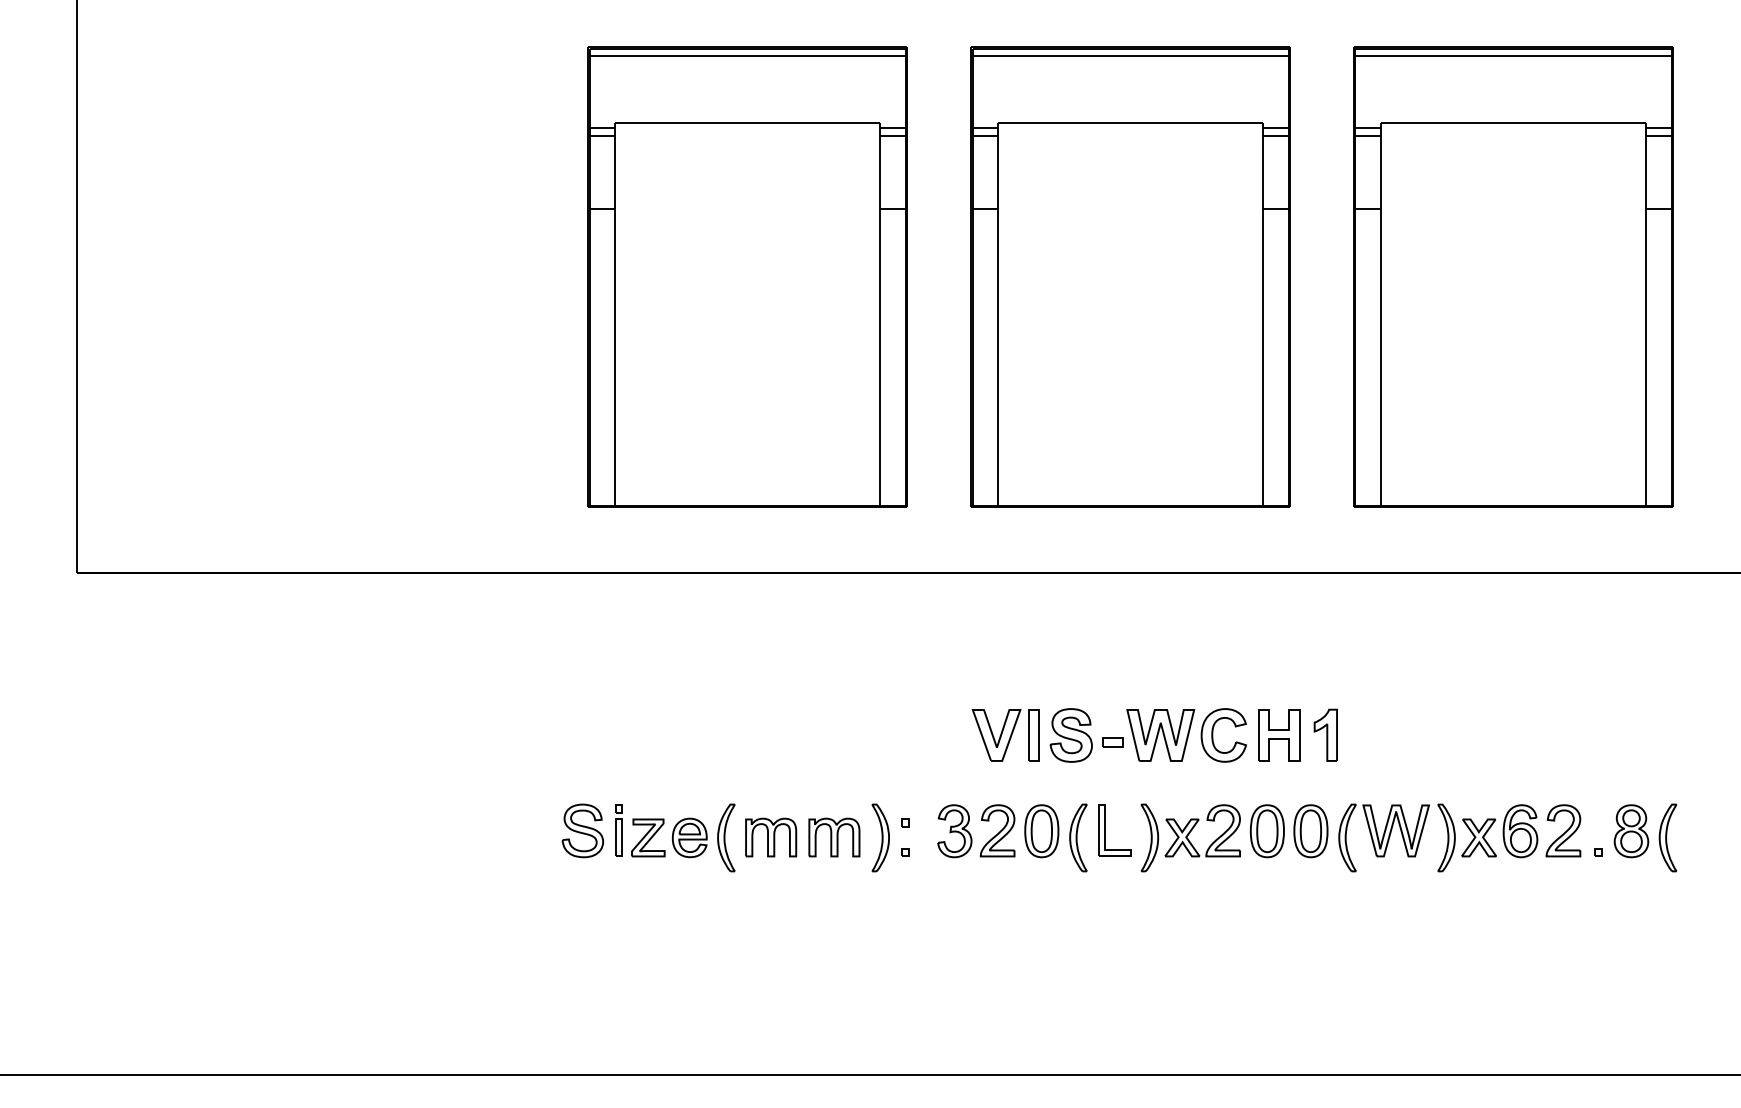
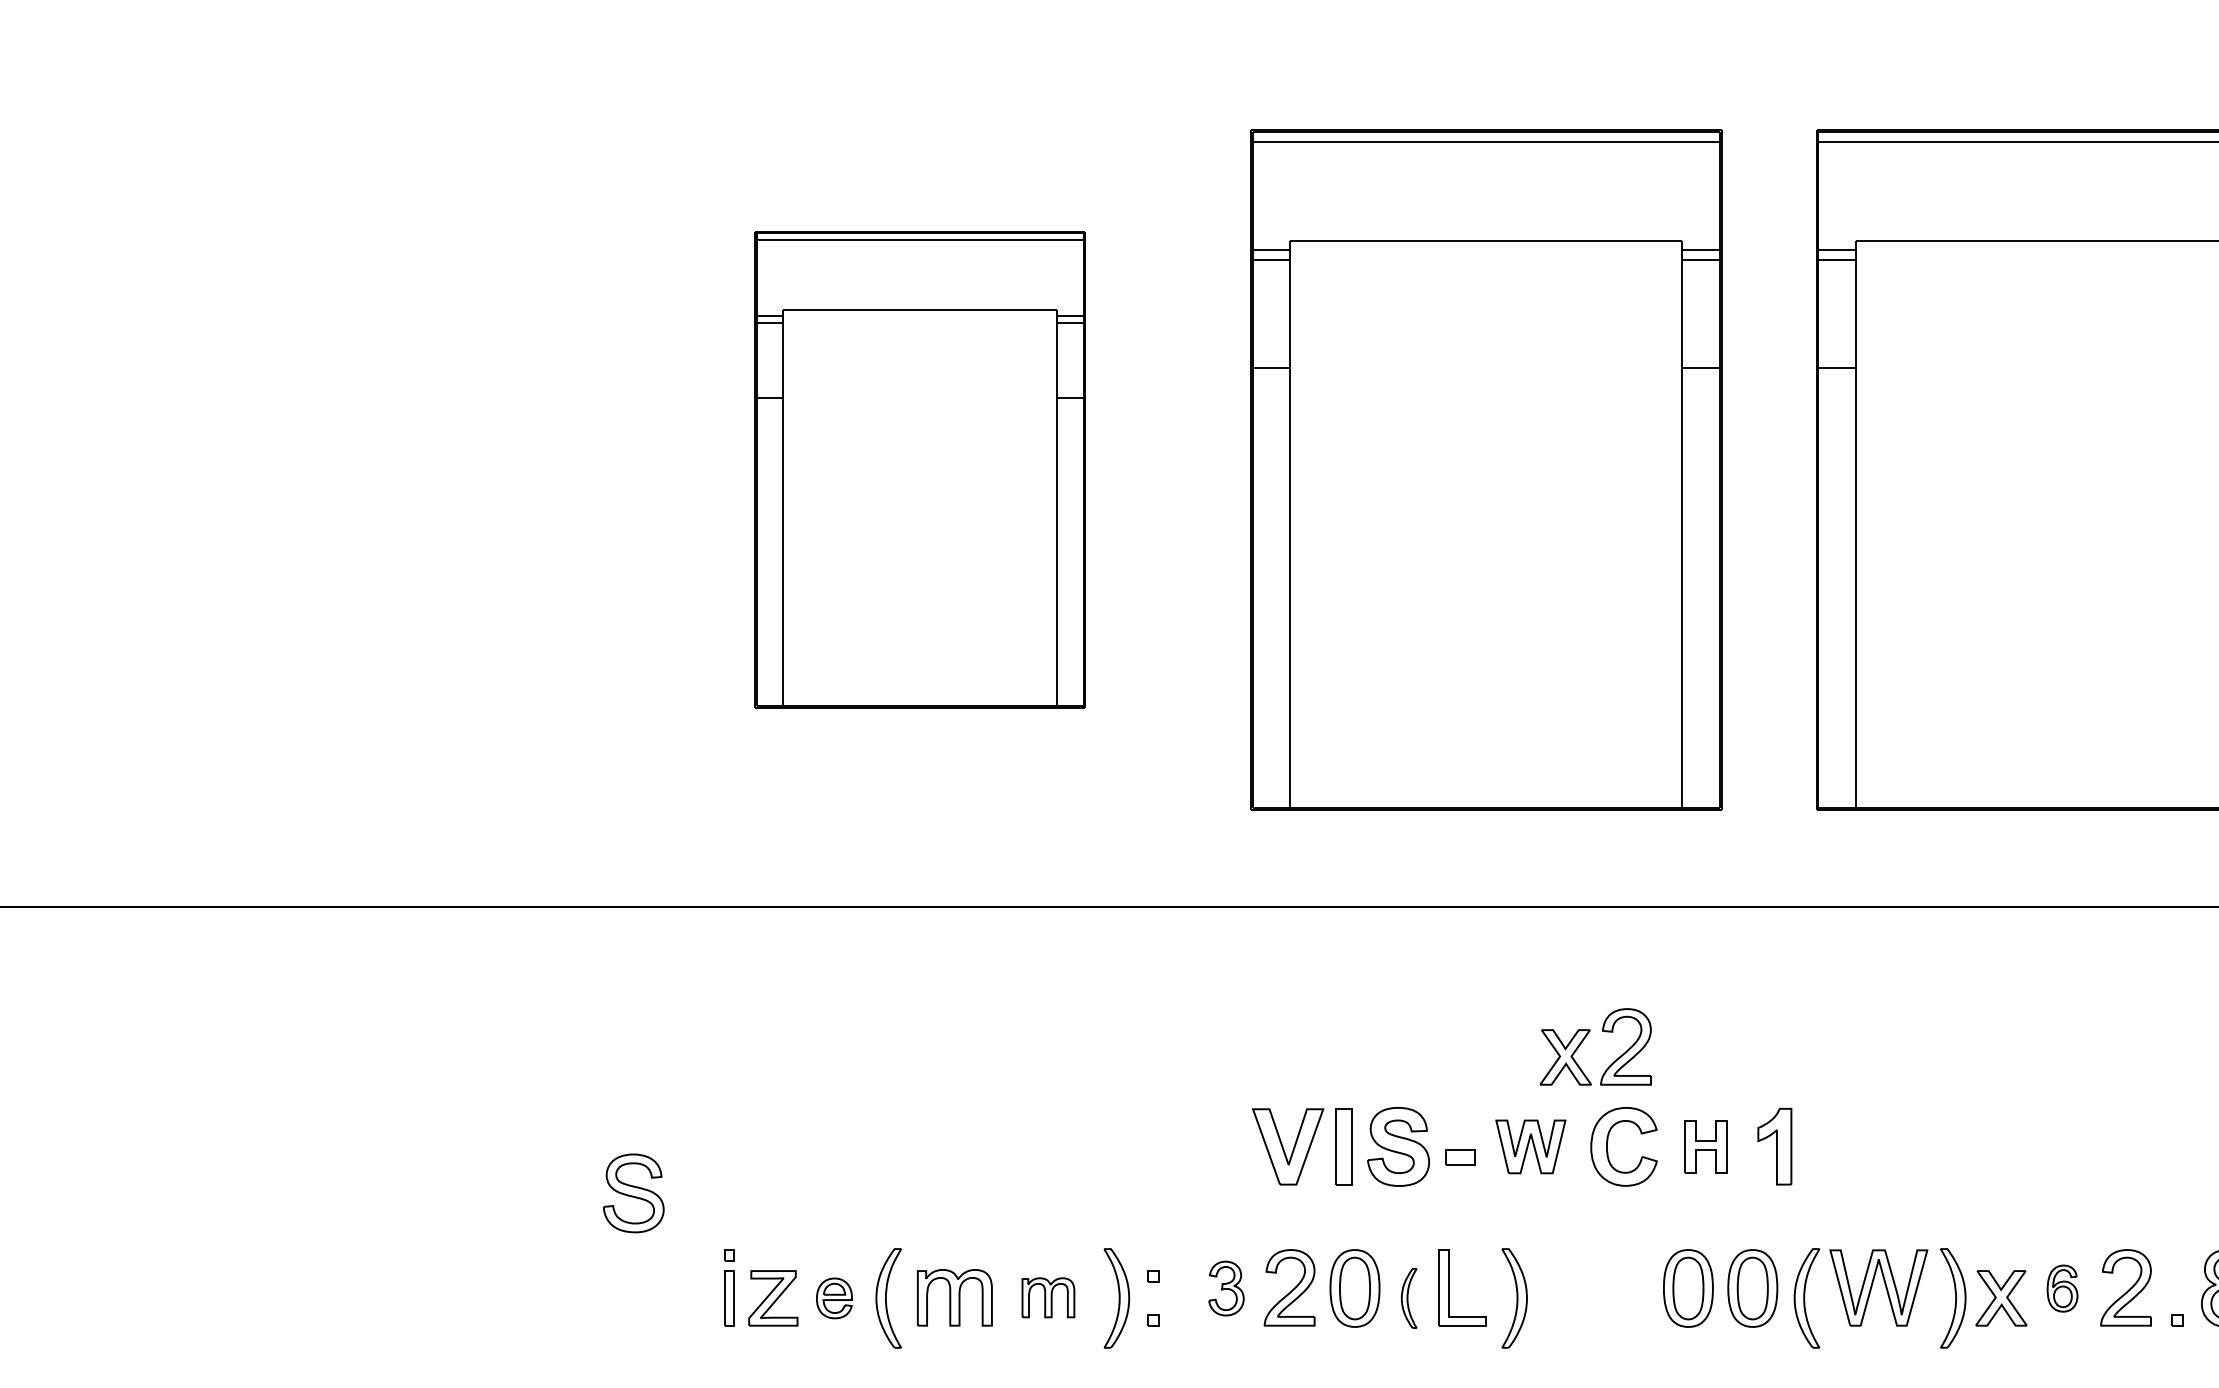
part: (747, 276) -> (919, 468), size x0.7
part: (1160, 735) -> (1530, 1146), size x0.7
part: (1279, 735) -> (1706, 1146), size x0.7
part: (1195, 826) -> (1585, 1040), moved
part: (582, 830) -> (633, 1192), moved
part: (954, 831) -> (1225, 1288), size x0.7
part: (1520, 831) -> (2062, 1288), size x0.6
part: (689, 837) -> (834, 1297), size x0.7
part: (834, 837) -> (1048, 1297), size x0.7
part: (1078, 837) -> (1409, 1297), size x0.6

